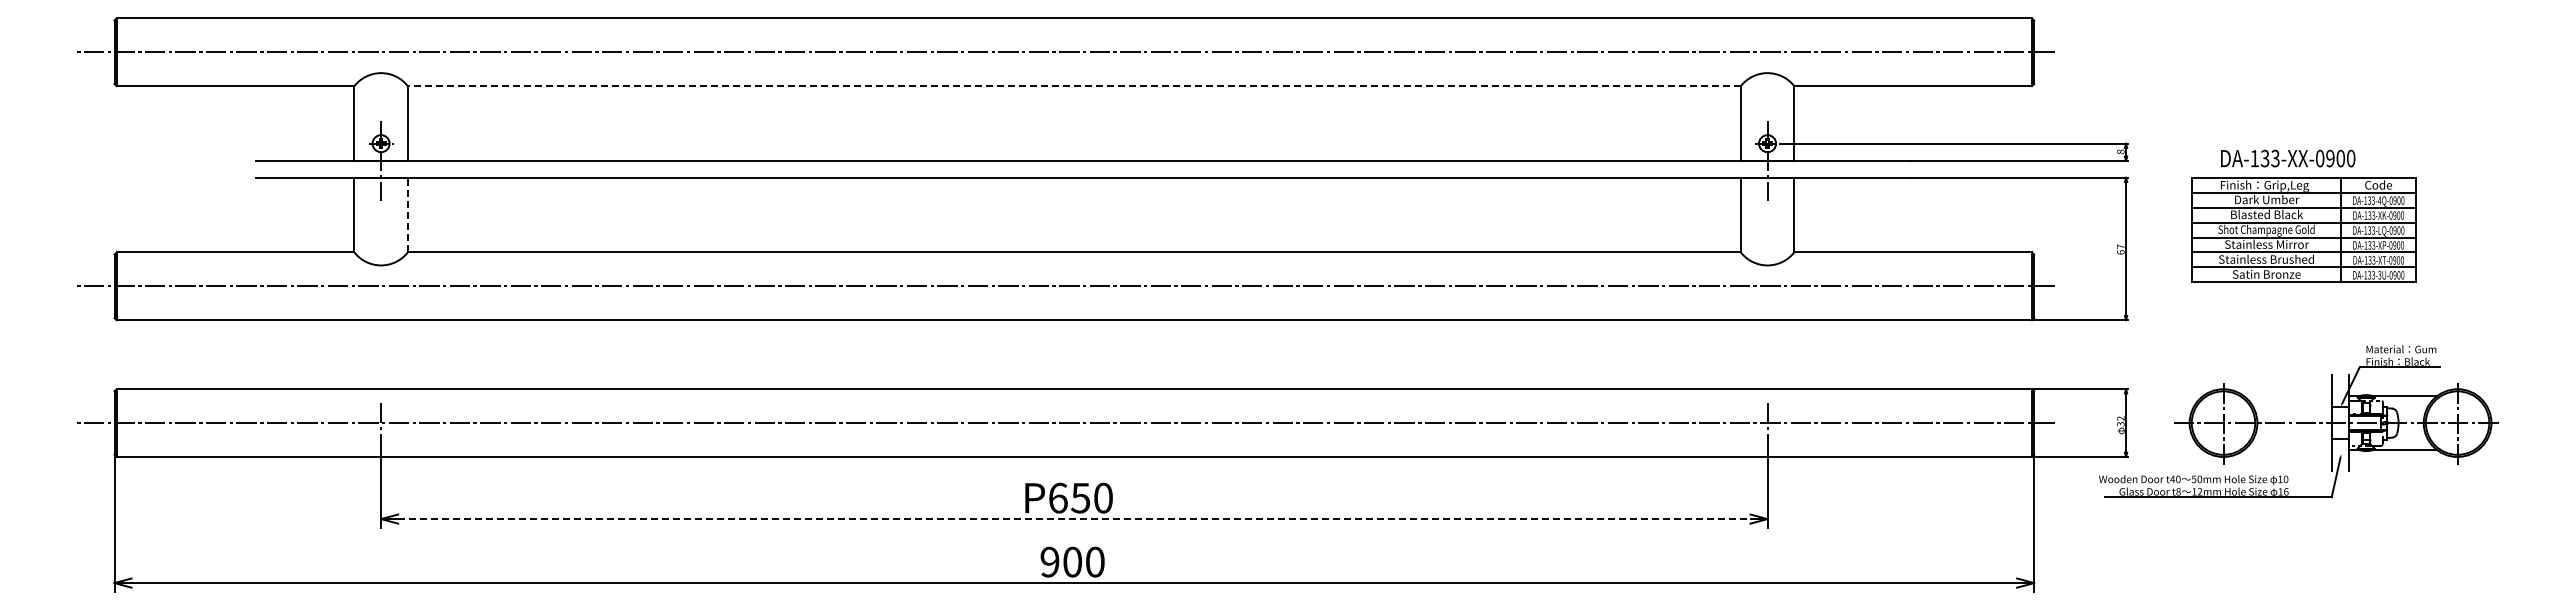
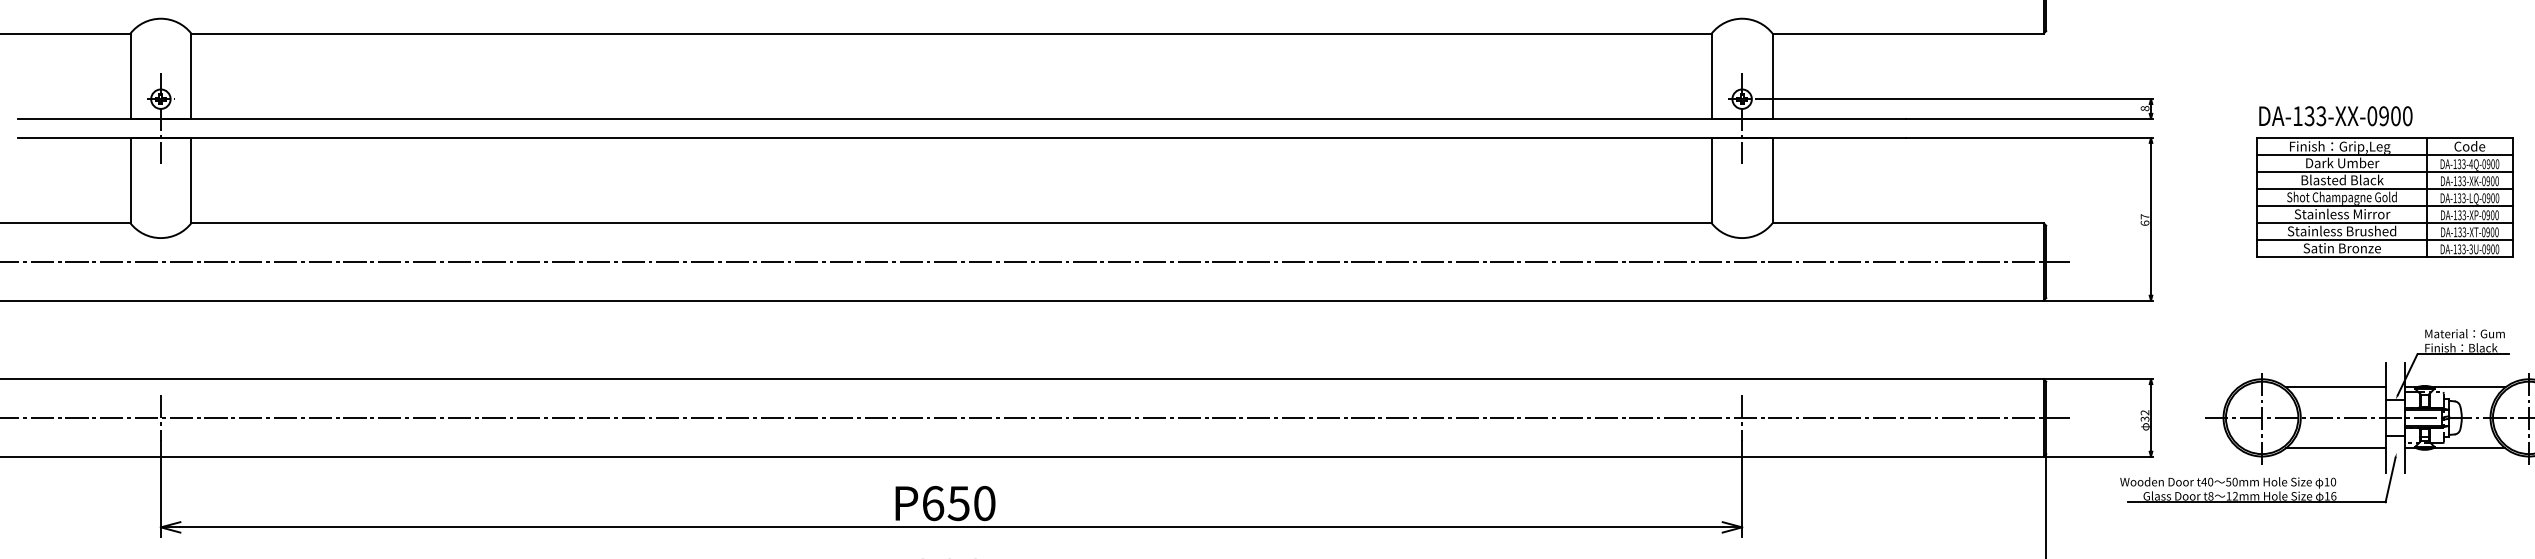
line: (1074, 86) -> (951, 33), dashed -> solid
line: (407, 214) -> (190, 179), dashed -> solid
part: (2303, 229) -> (2384, 197), moved
line: (2288, 396) -> (2336, 387), added
line: (2288, 449) -> (2336, 447), added
line: (1074, 519) -> (951, 527), dashed -> solid

